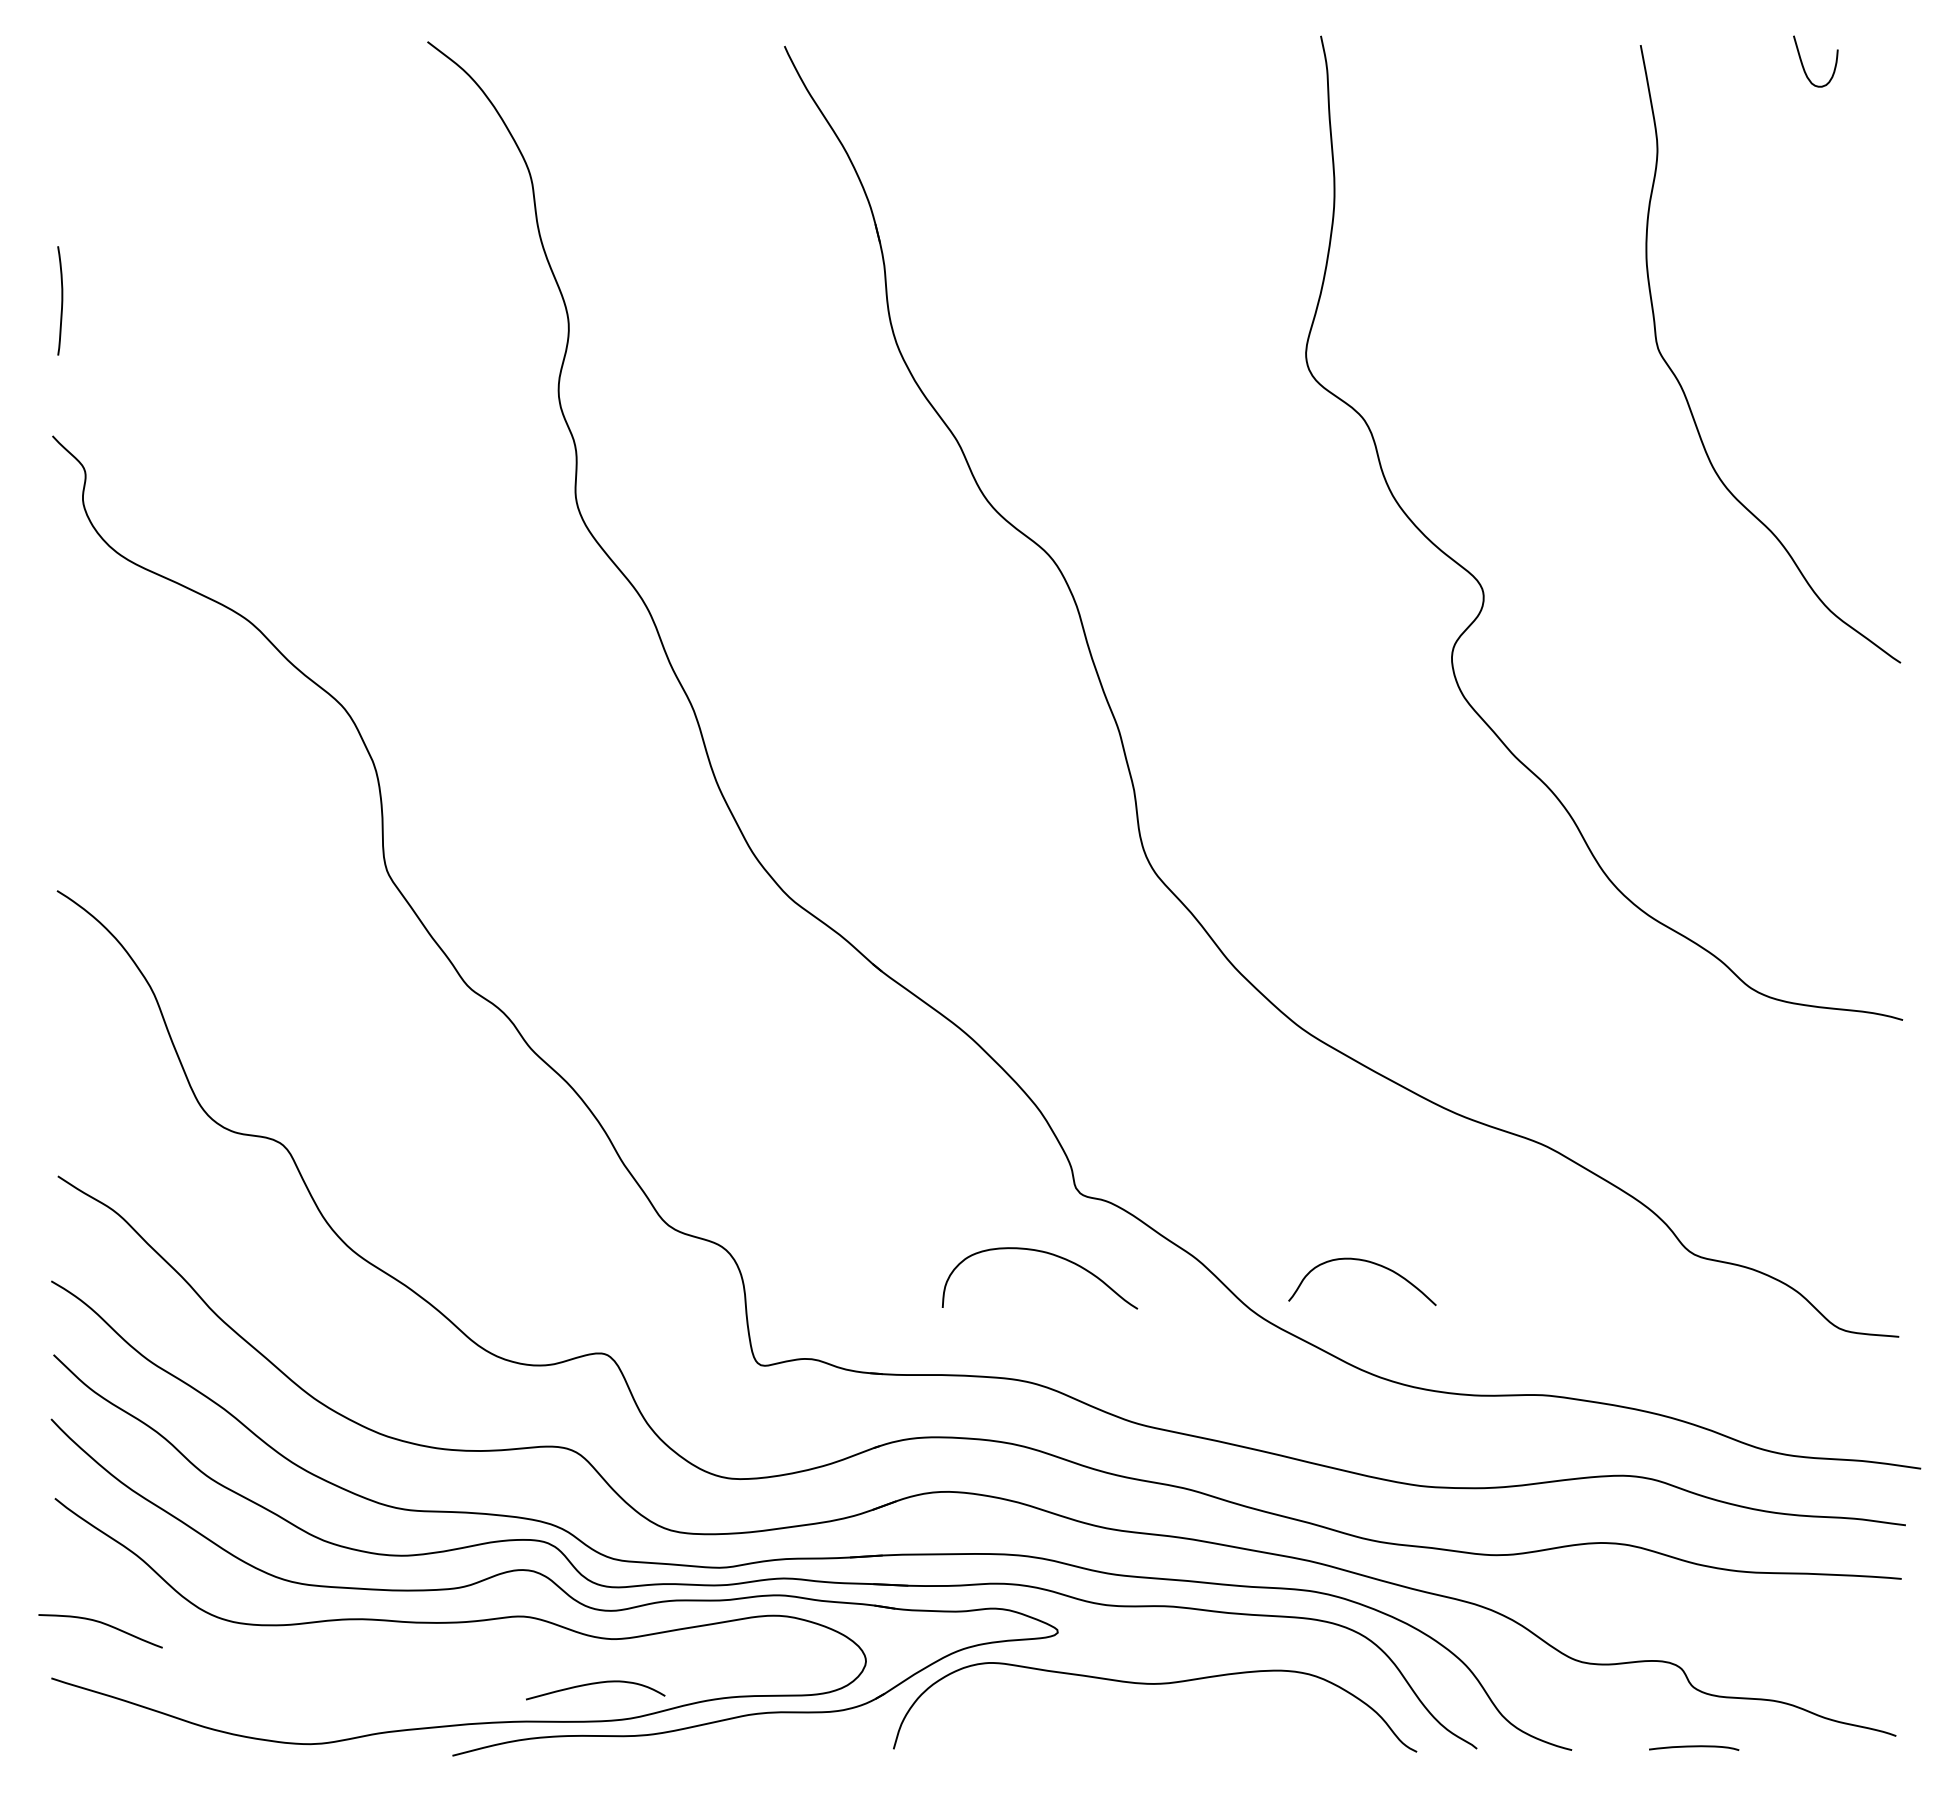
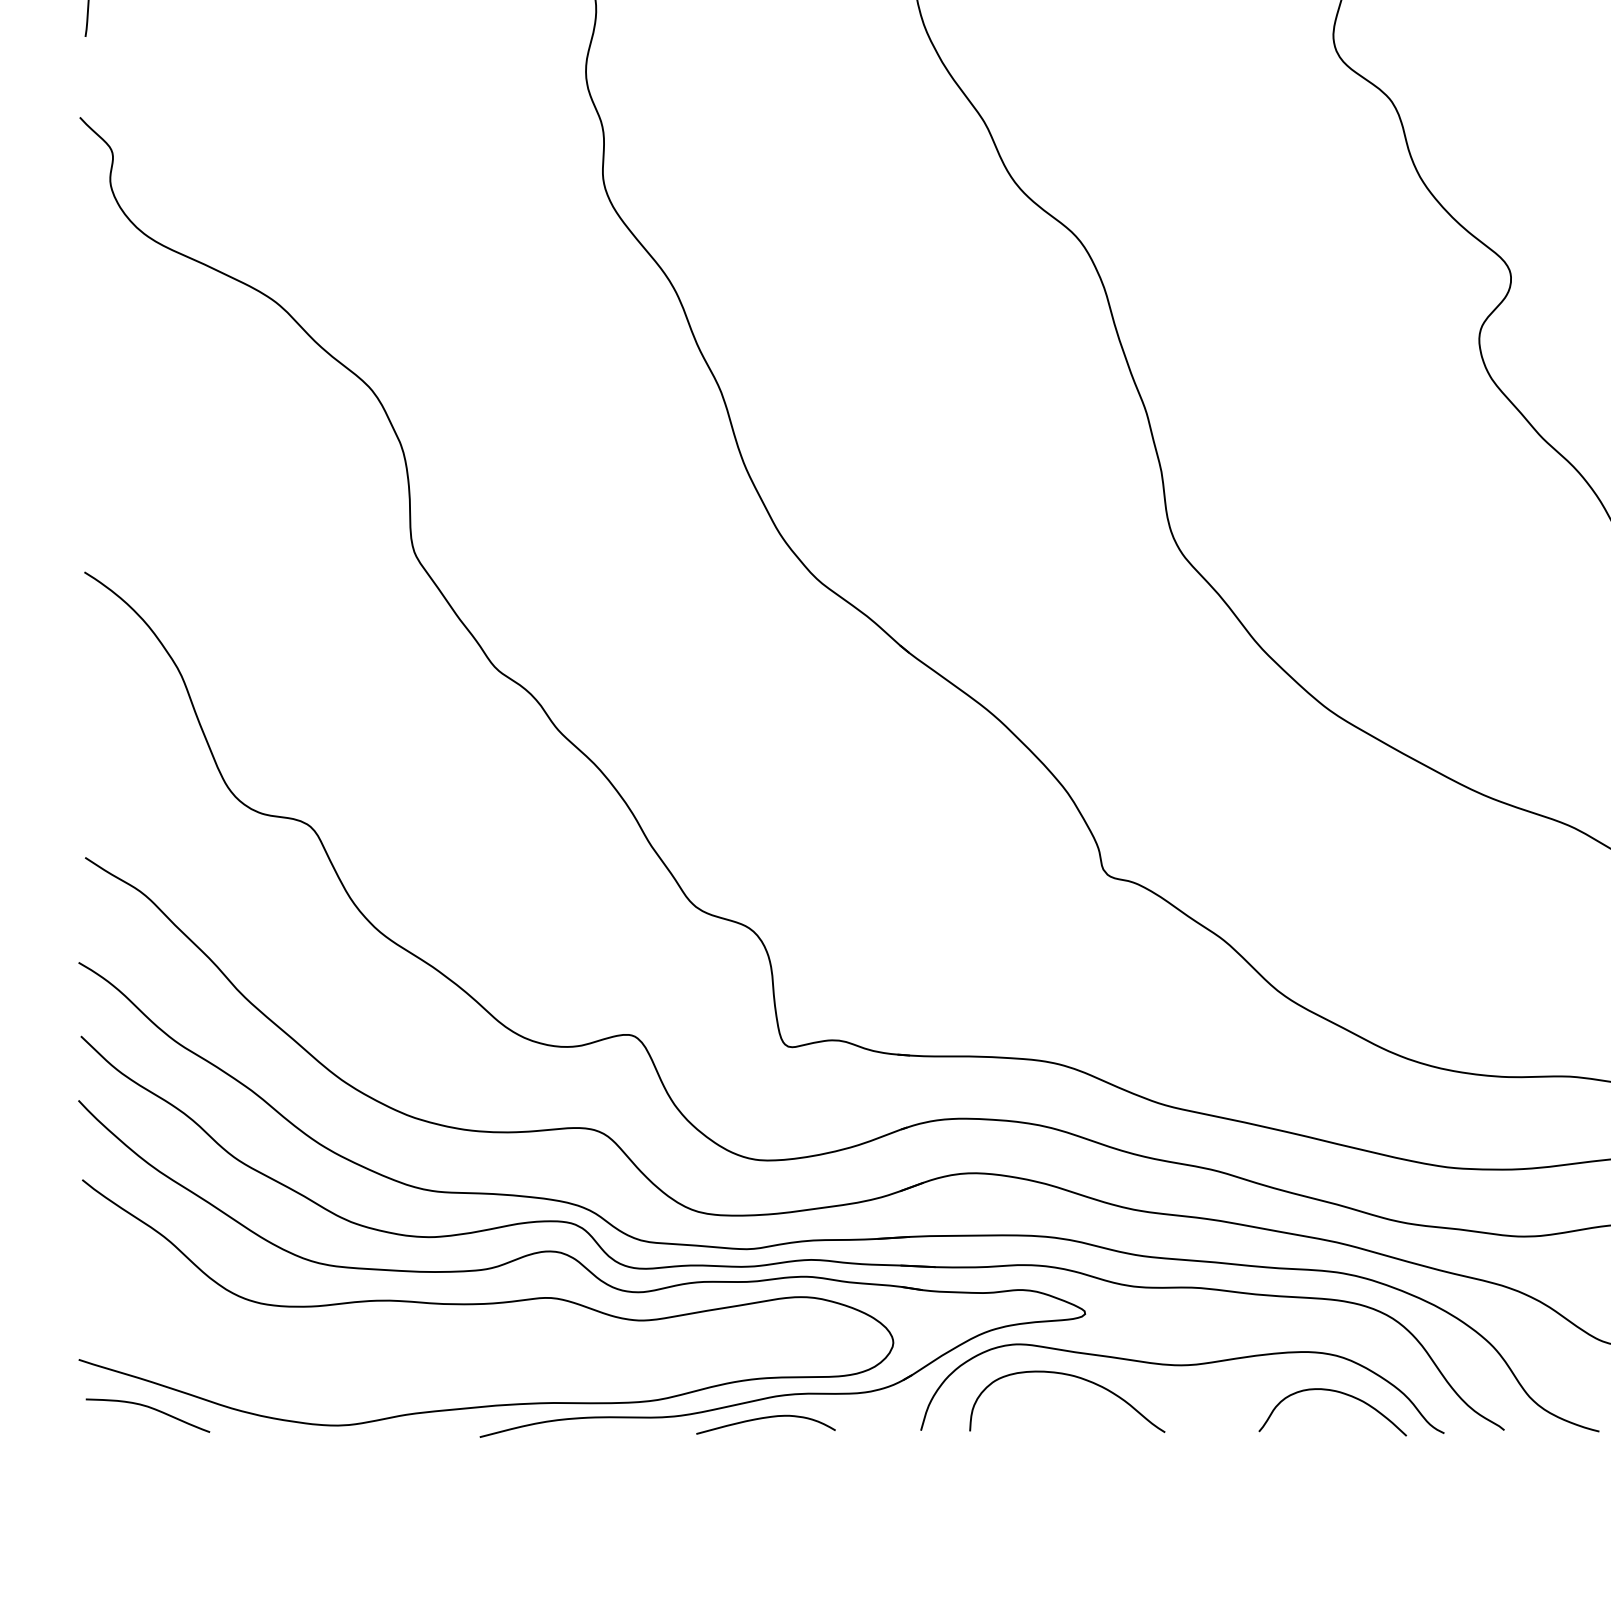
curve: (1048, 1254) -> (1075, 1377), moved
curve: (1367, 1262) -> (1337, 1392), moved
curve: (103, 1624) -> (150, 1408), moved
curve: (595, 1684) -> (765, 1418), moved

